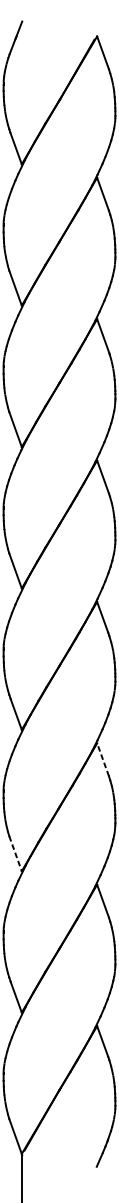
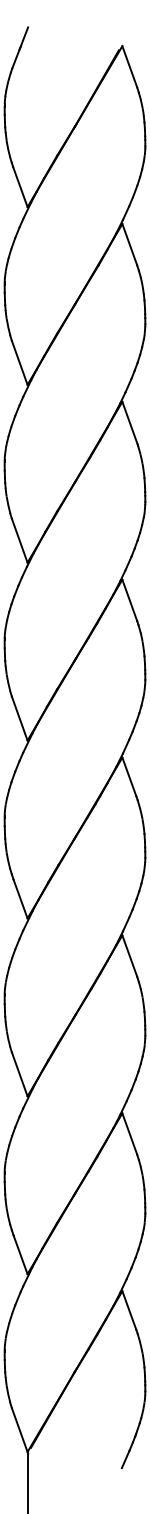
line: (102, 760) -> (129, 956), dashed -> solid
line: (15, 853) -> (19, 1074), dashed -> solid

